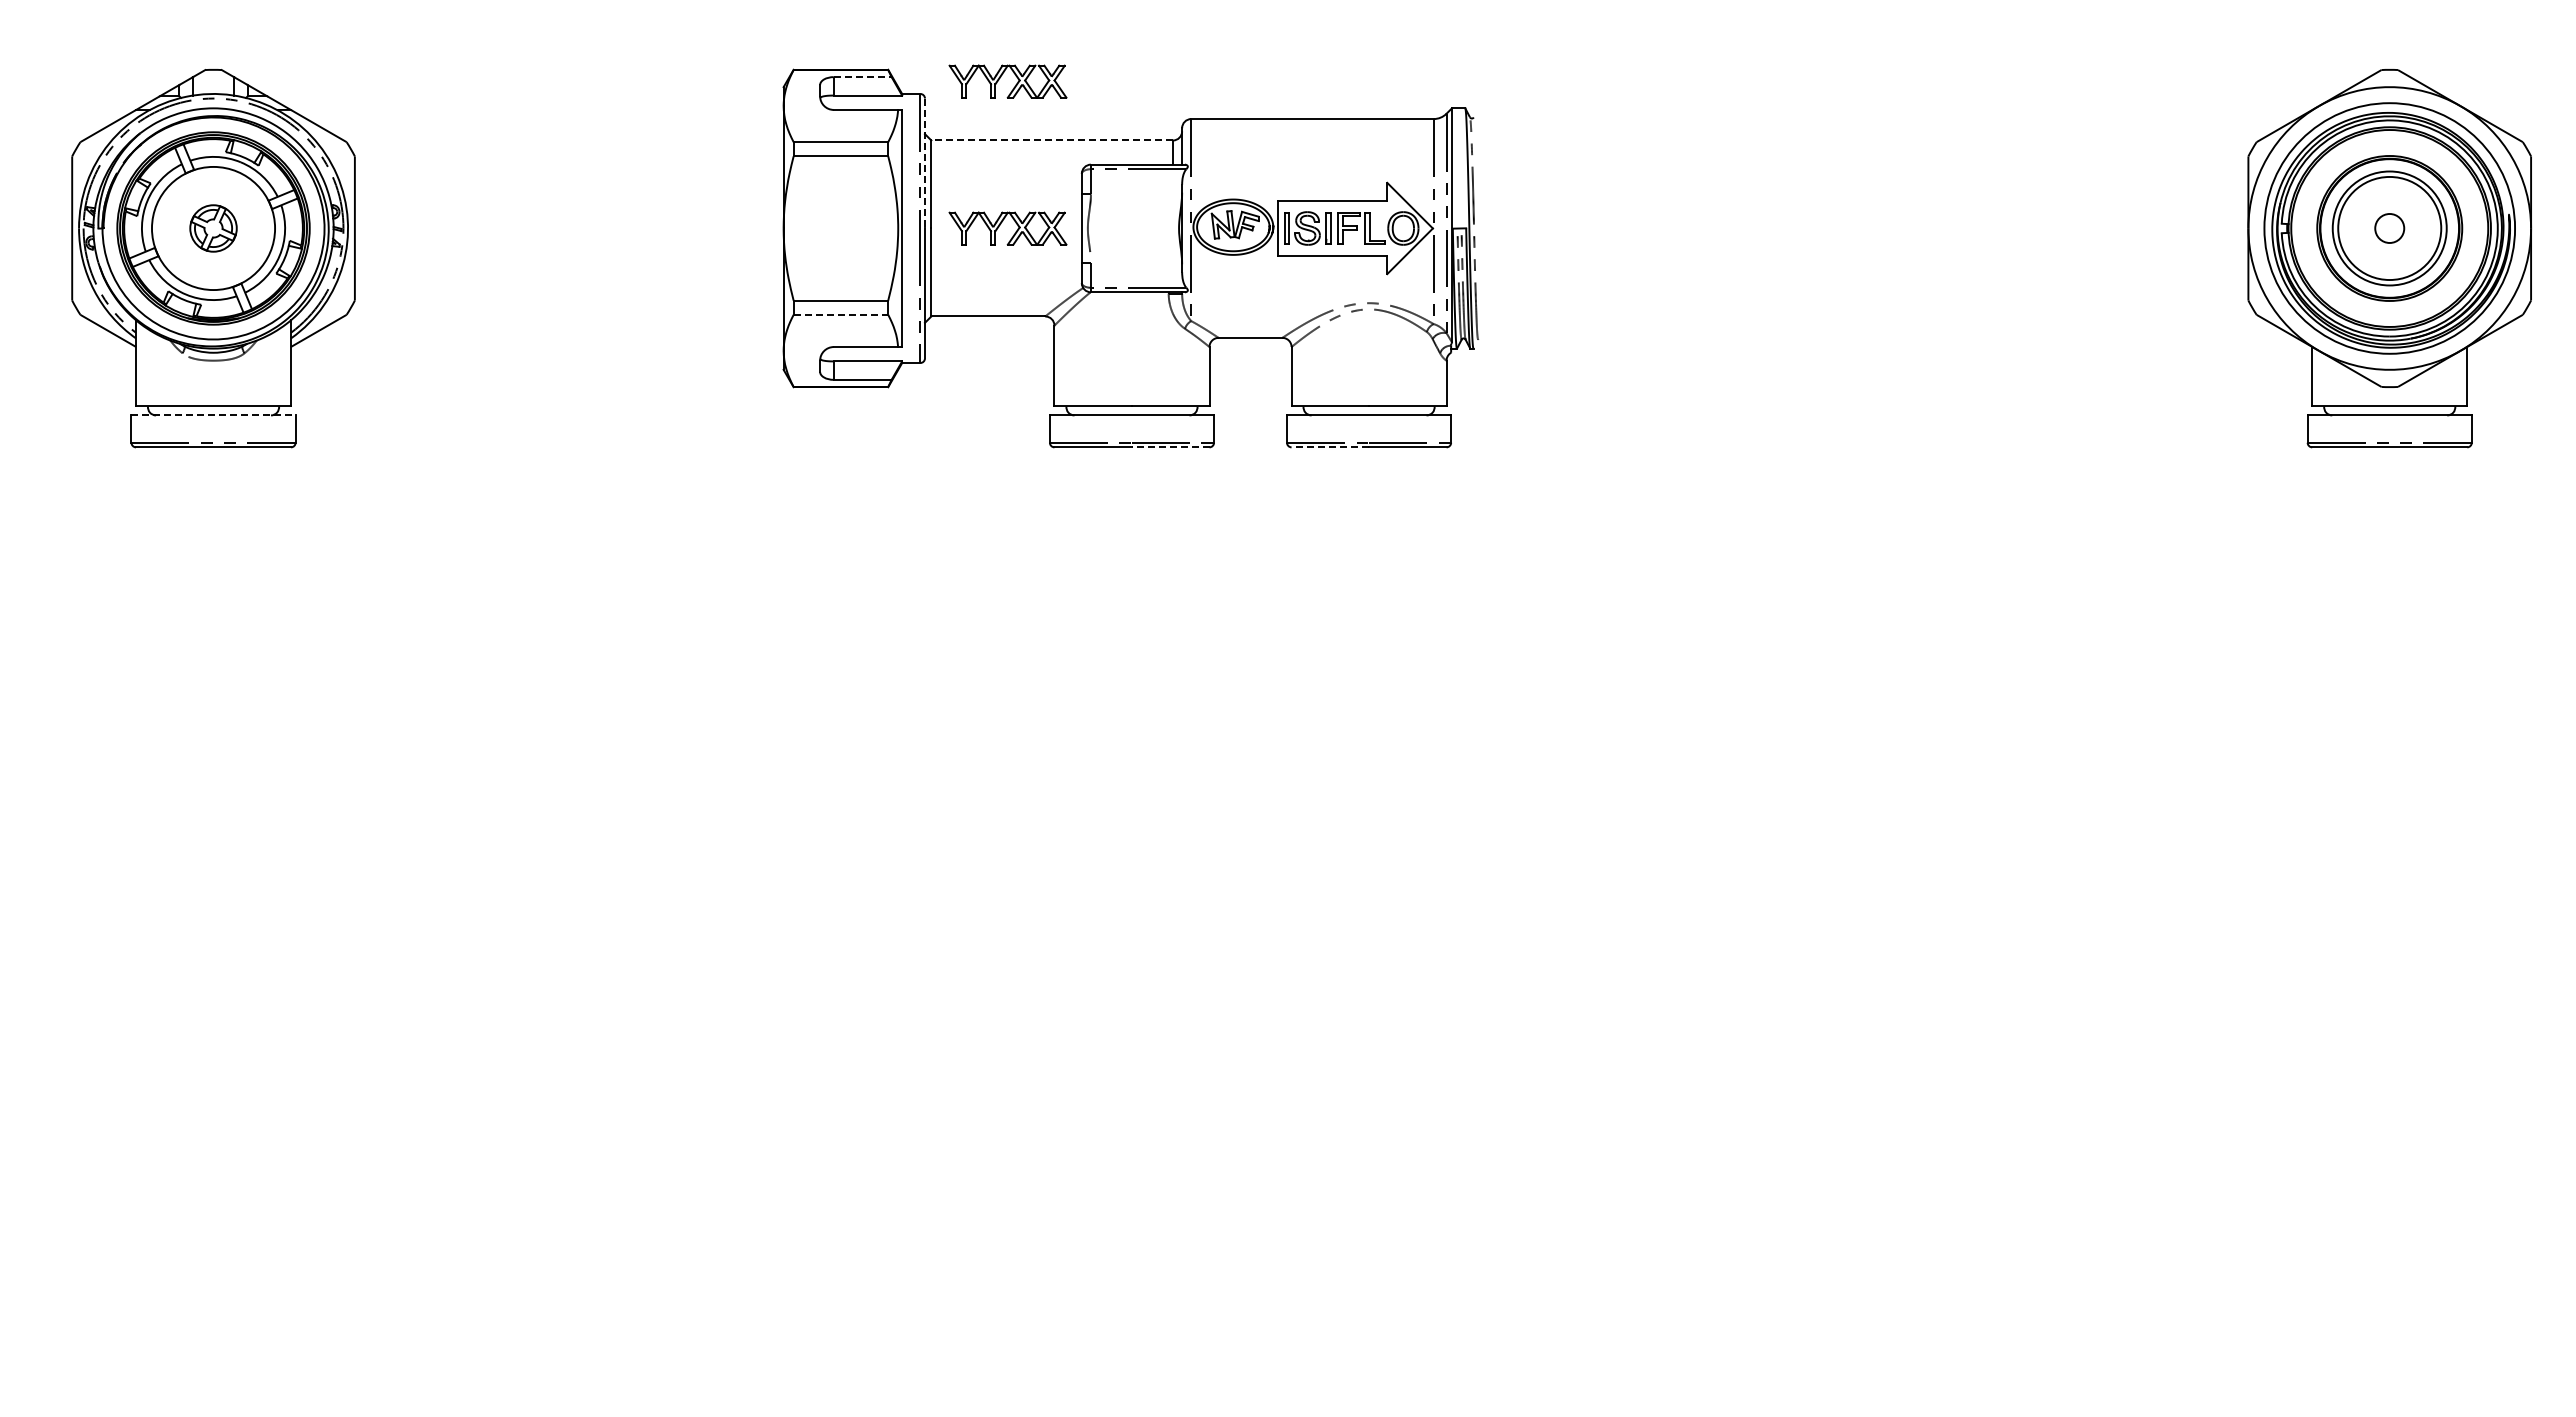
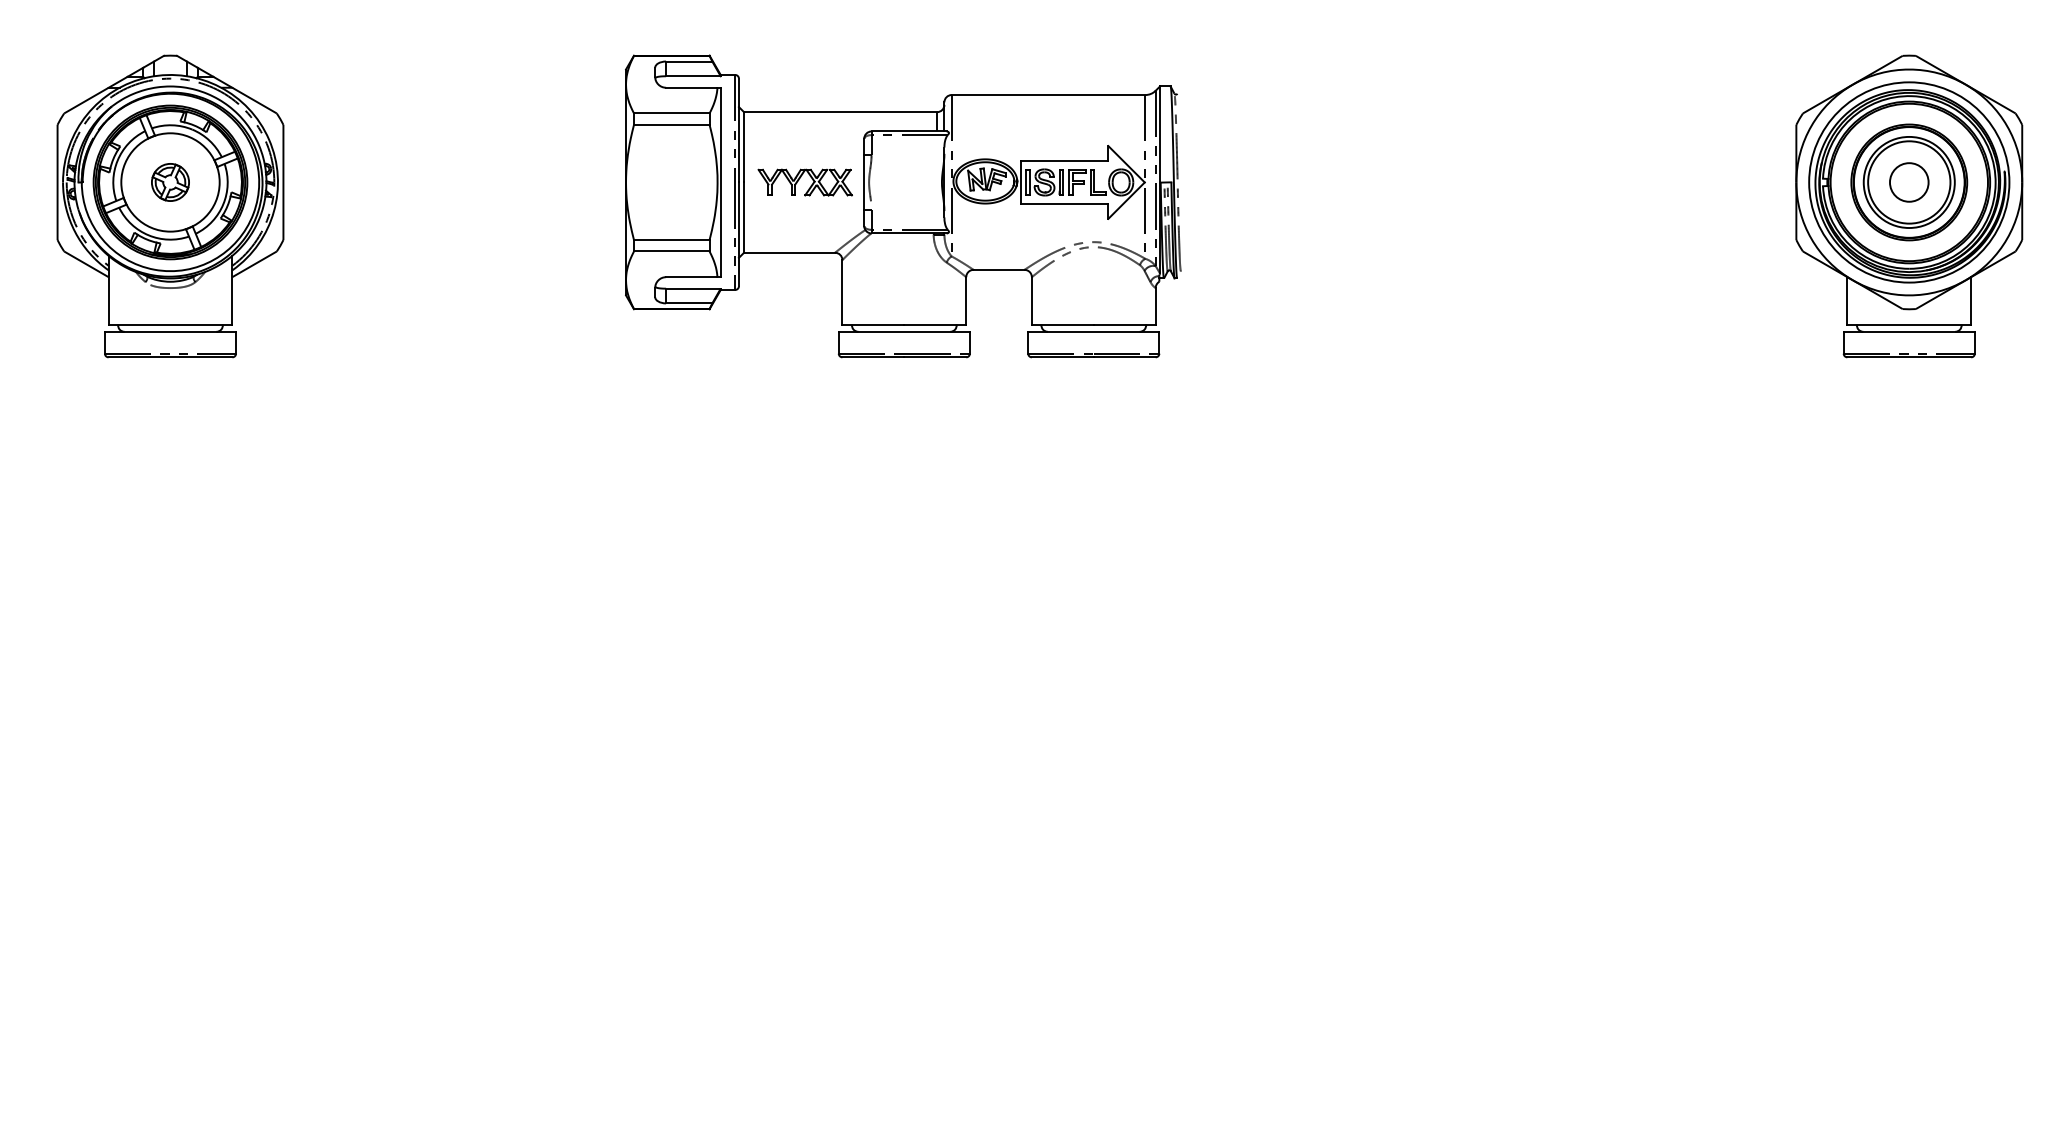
line: (862, 77) -> (689, 61), dashed -> solid
part: (1001, 77) -> (800, 61), removed
line: (1052, 140) -> (840, 112), dashed -> solid
line: (924, 163) -> (738, 130), dashed -> solid
circle: (2389, 228) -> (1909, 182), size x1.67
line: (841, 314) -> (672, 251), dashed -> solid
line: (214, 415) -> (171, 331), dashed -> solid
line: (1170, 447) -> (935, 357), dashed -> solid
line: (1330, 447) -> (1062, 357), dashed -> solid

